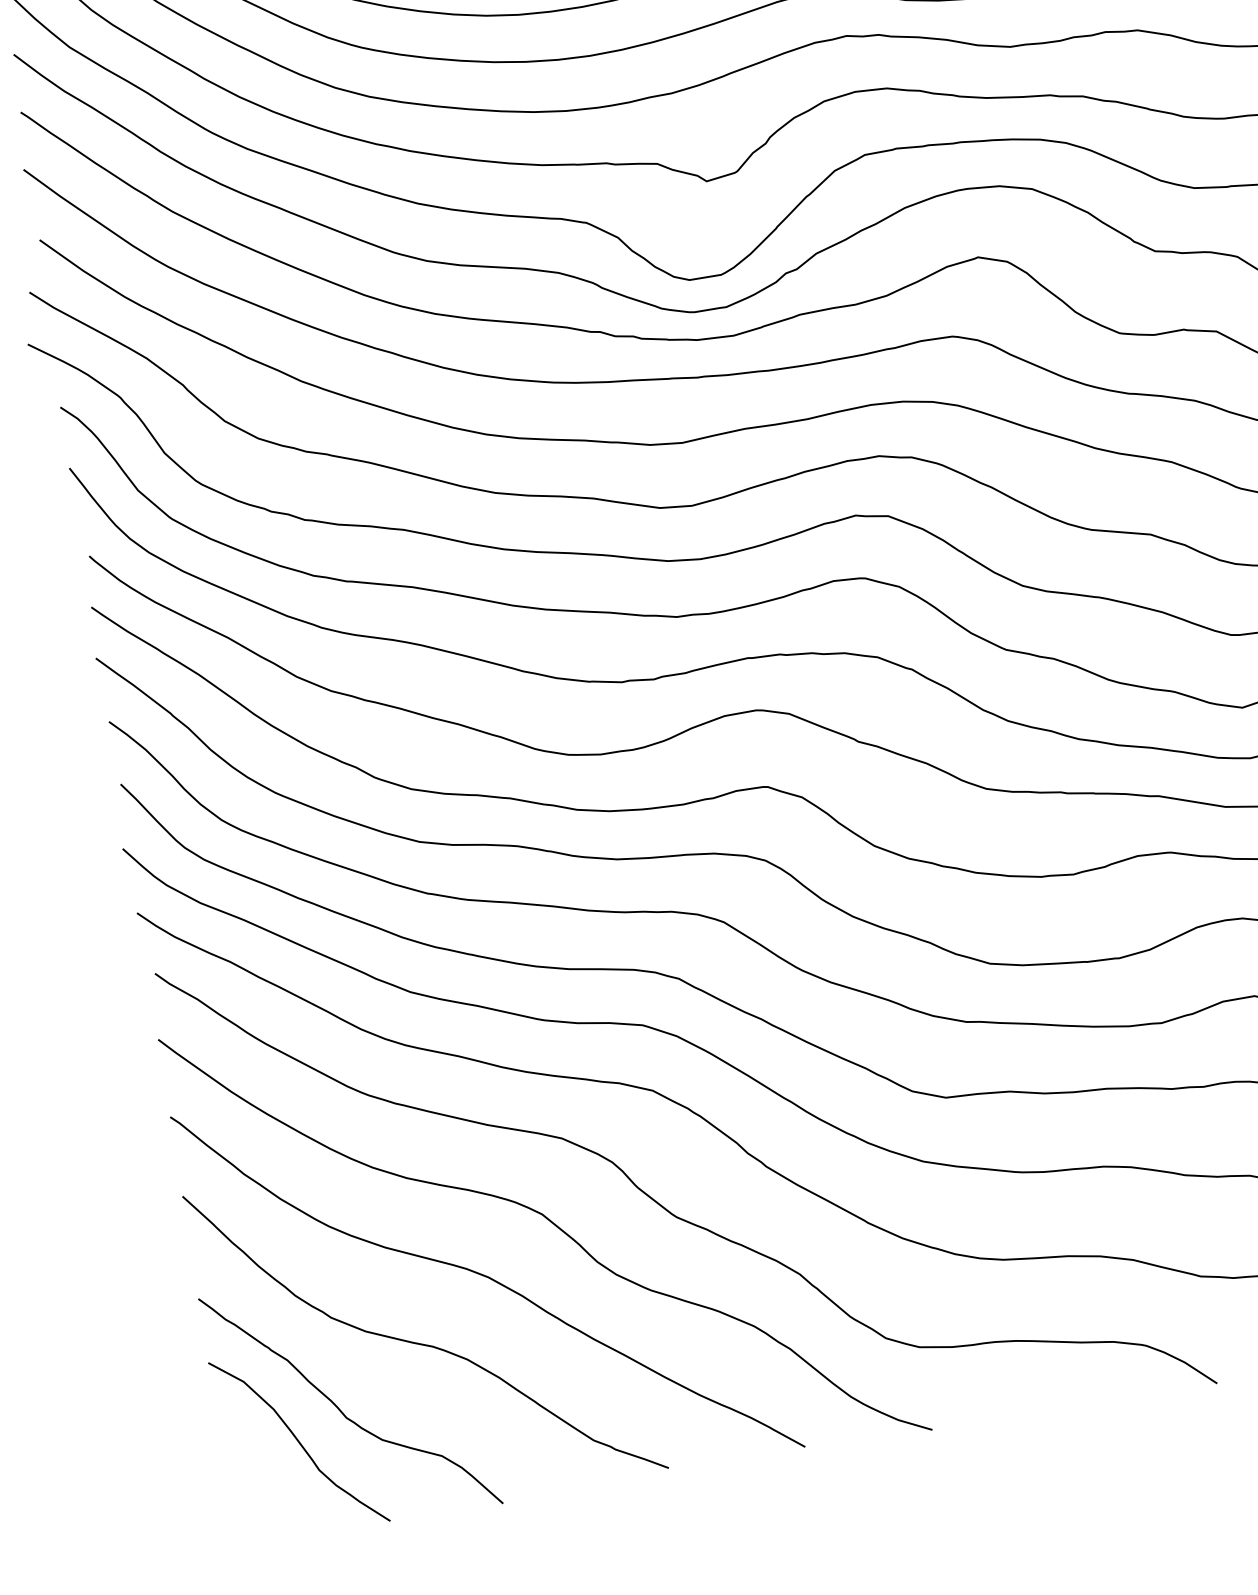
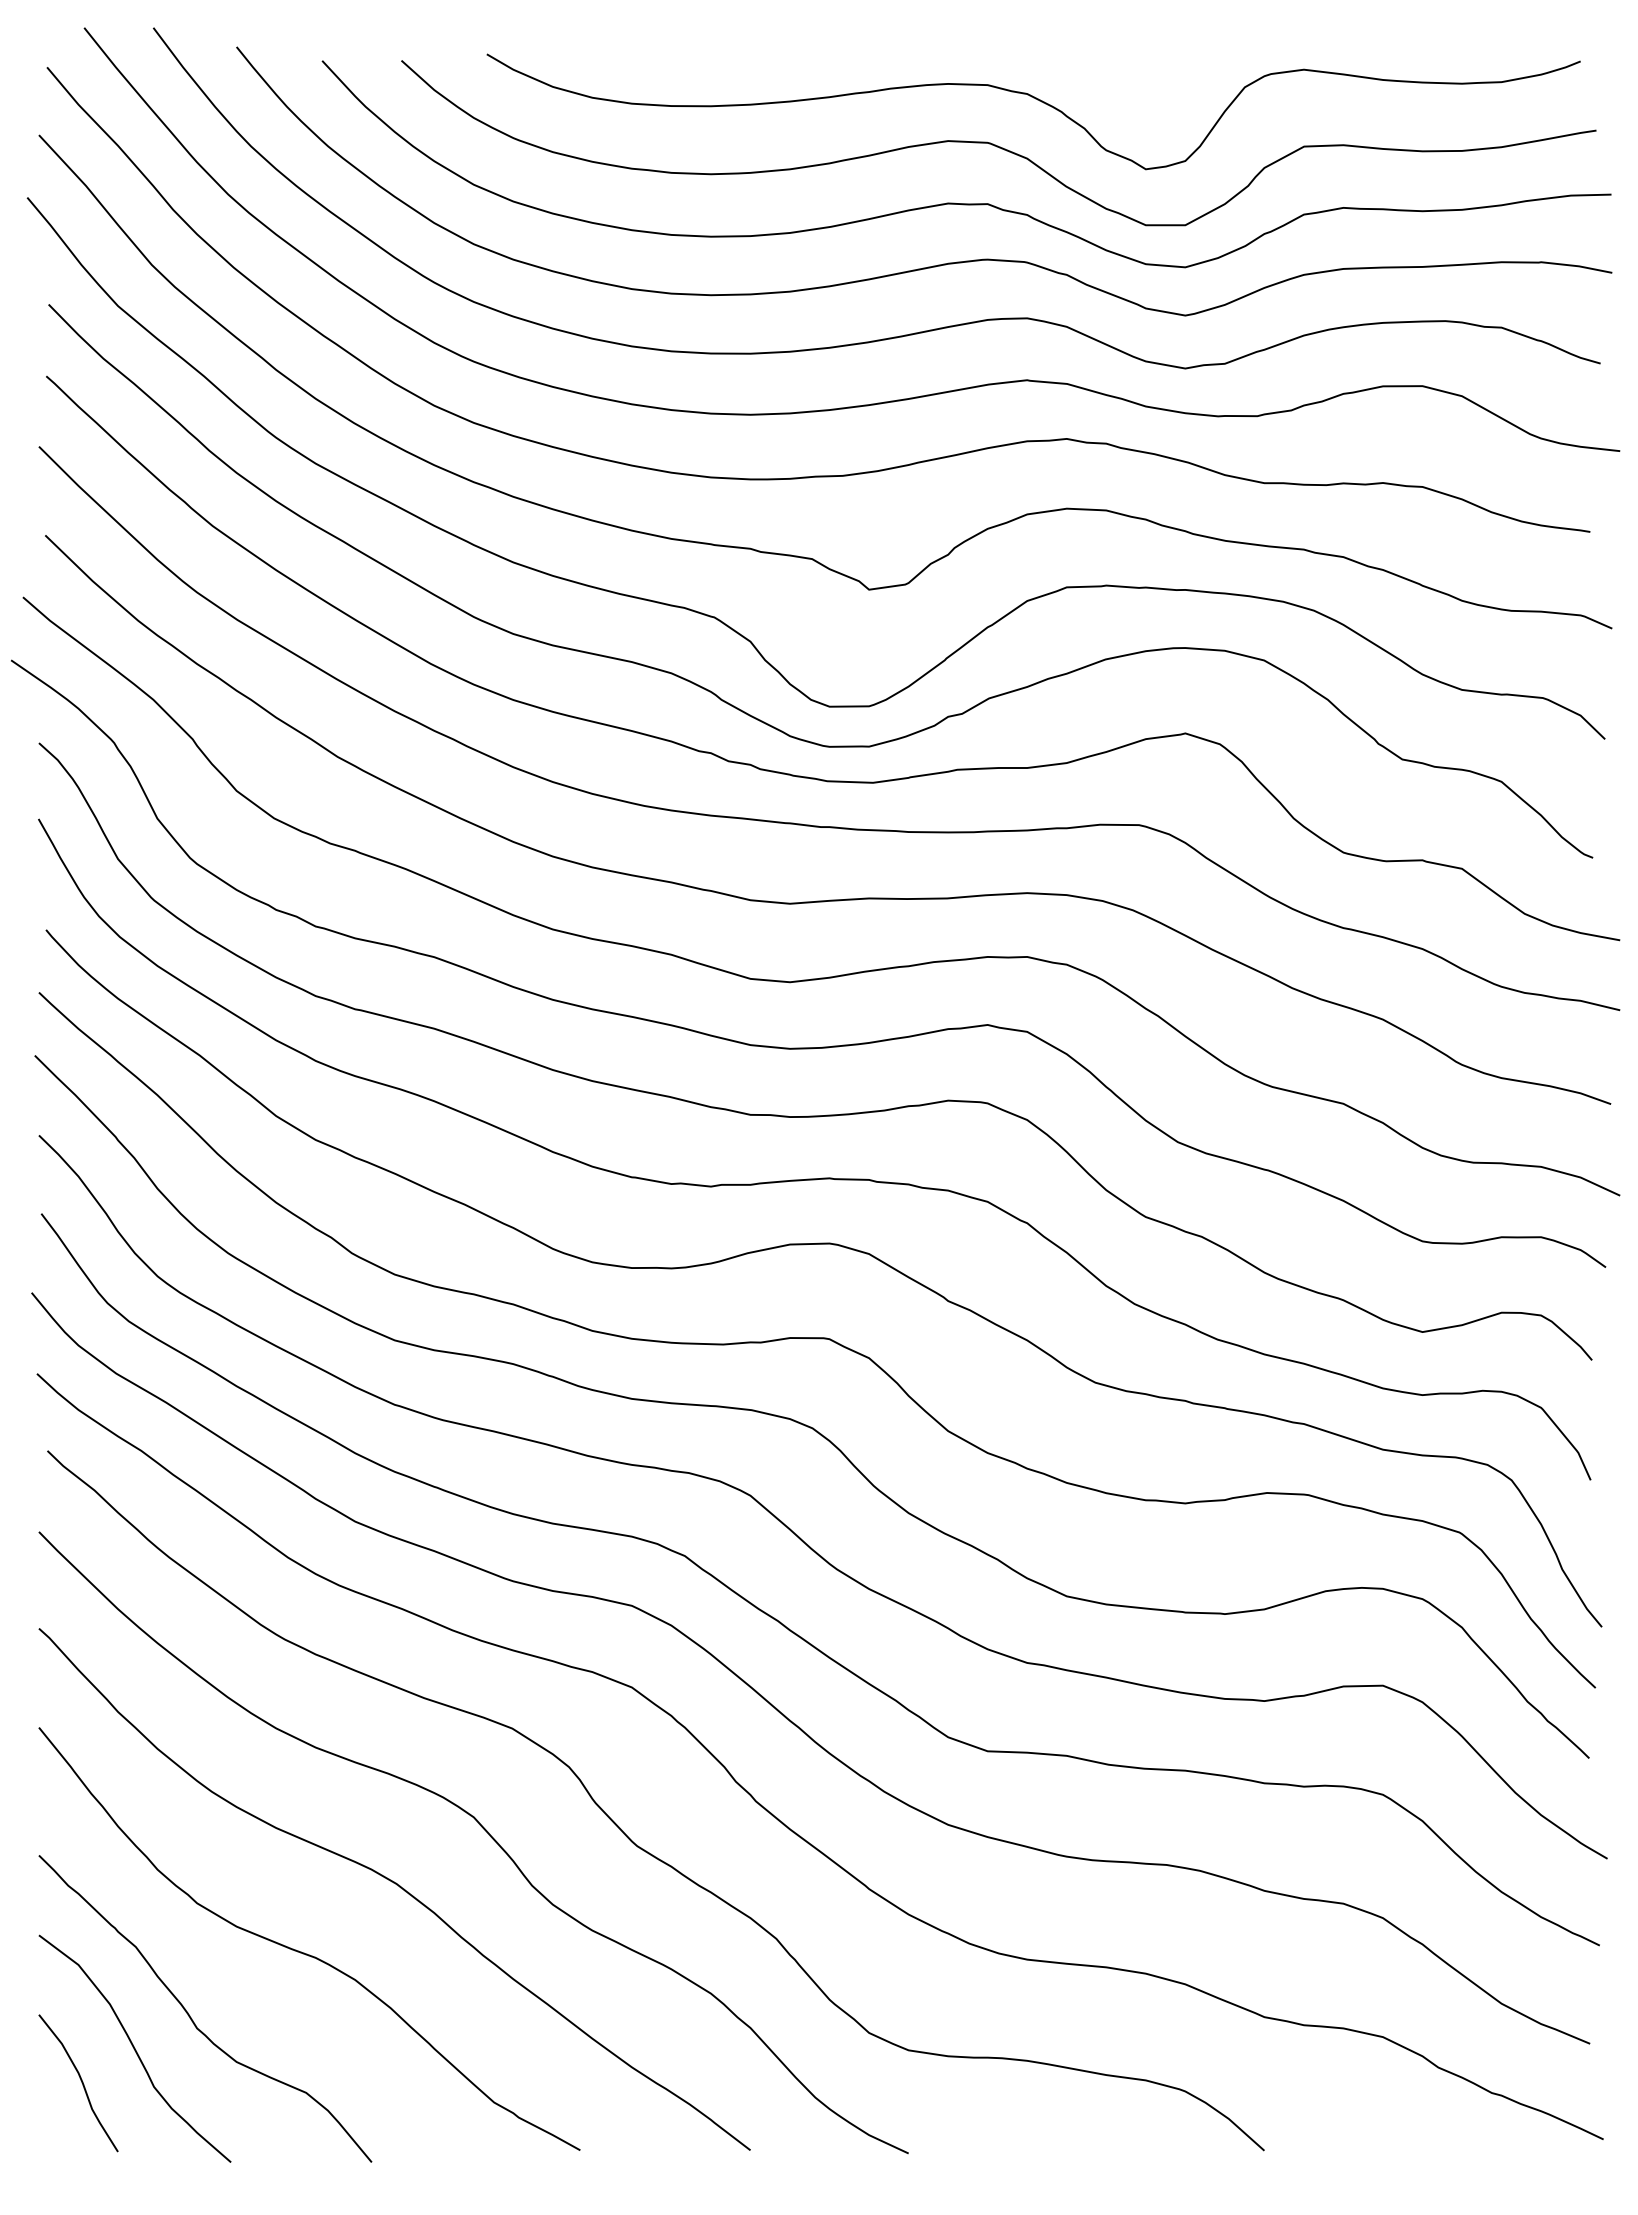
curve: (260, 1476) -> (81, 2083), added

